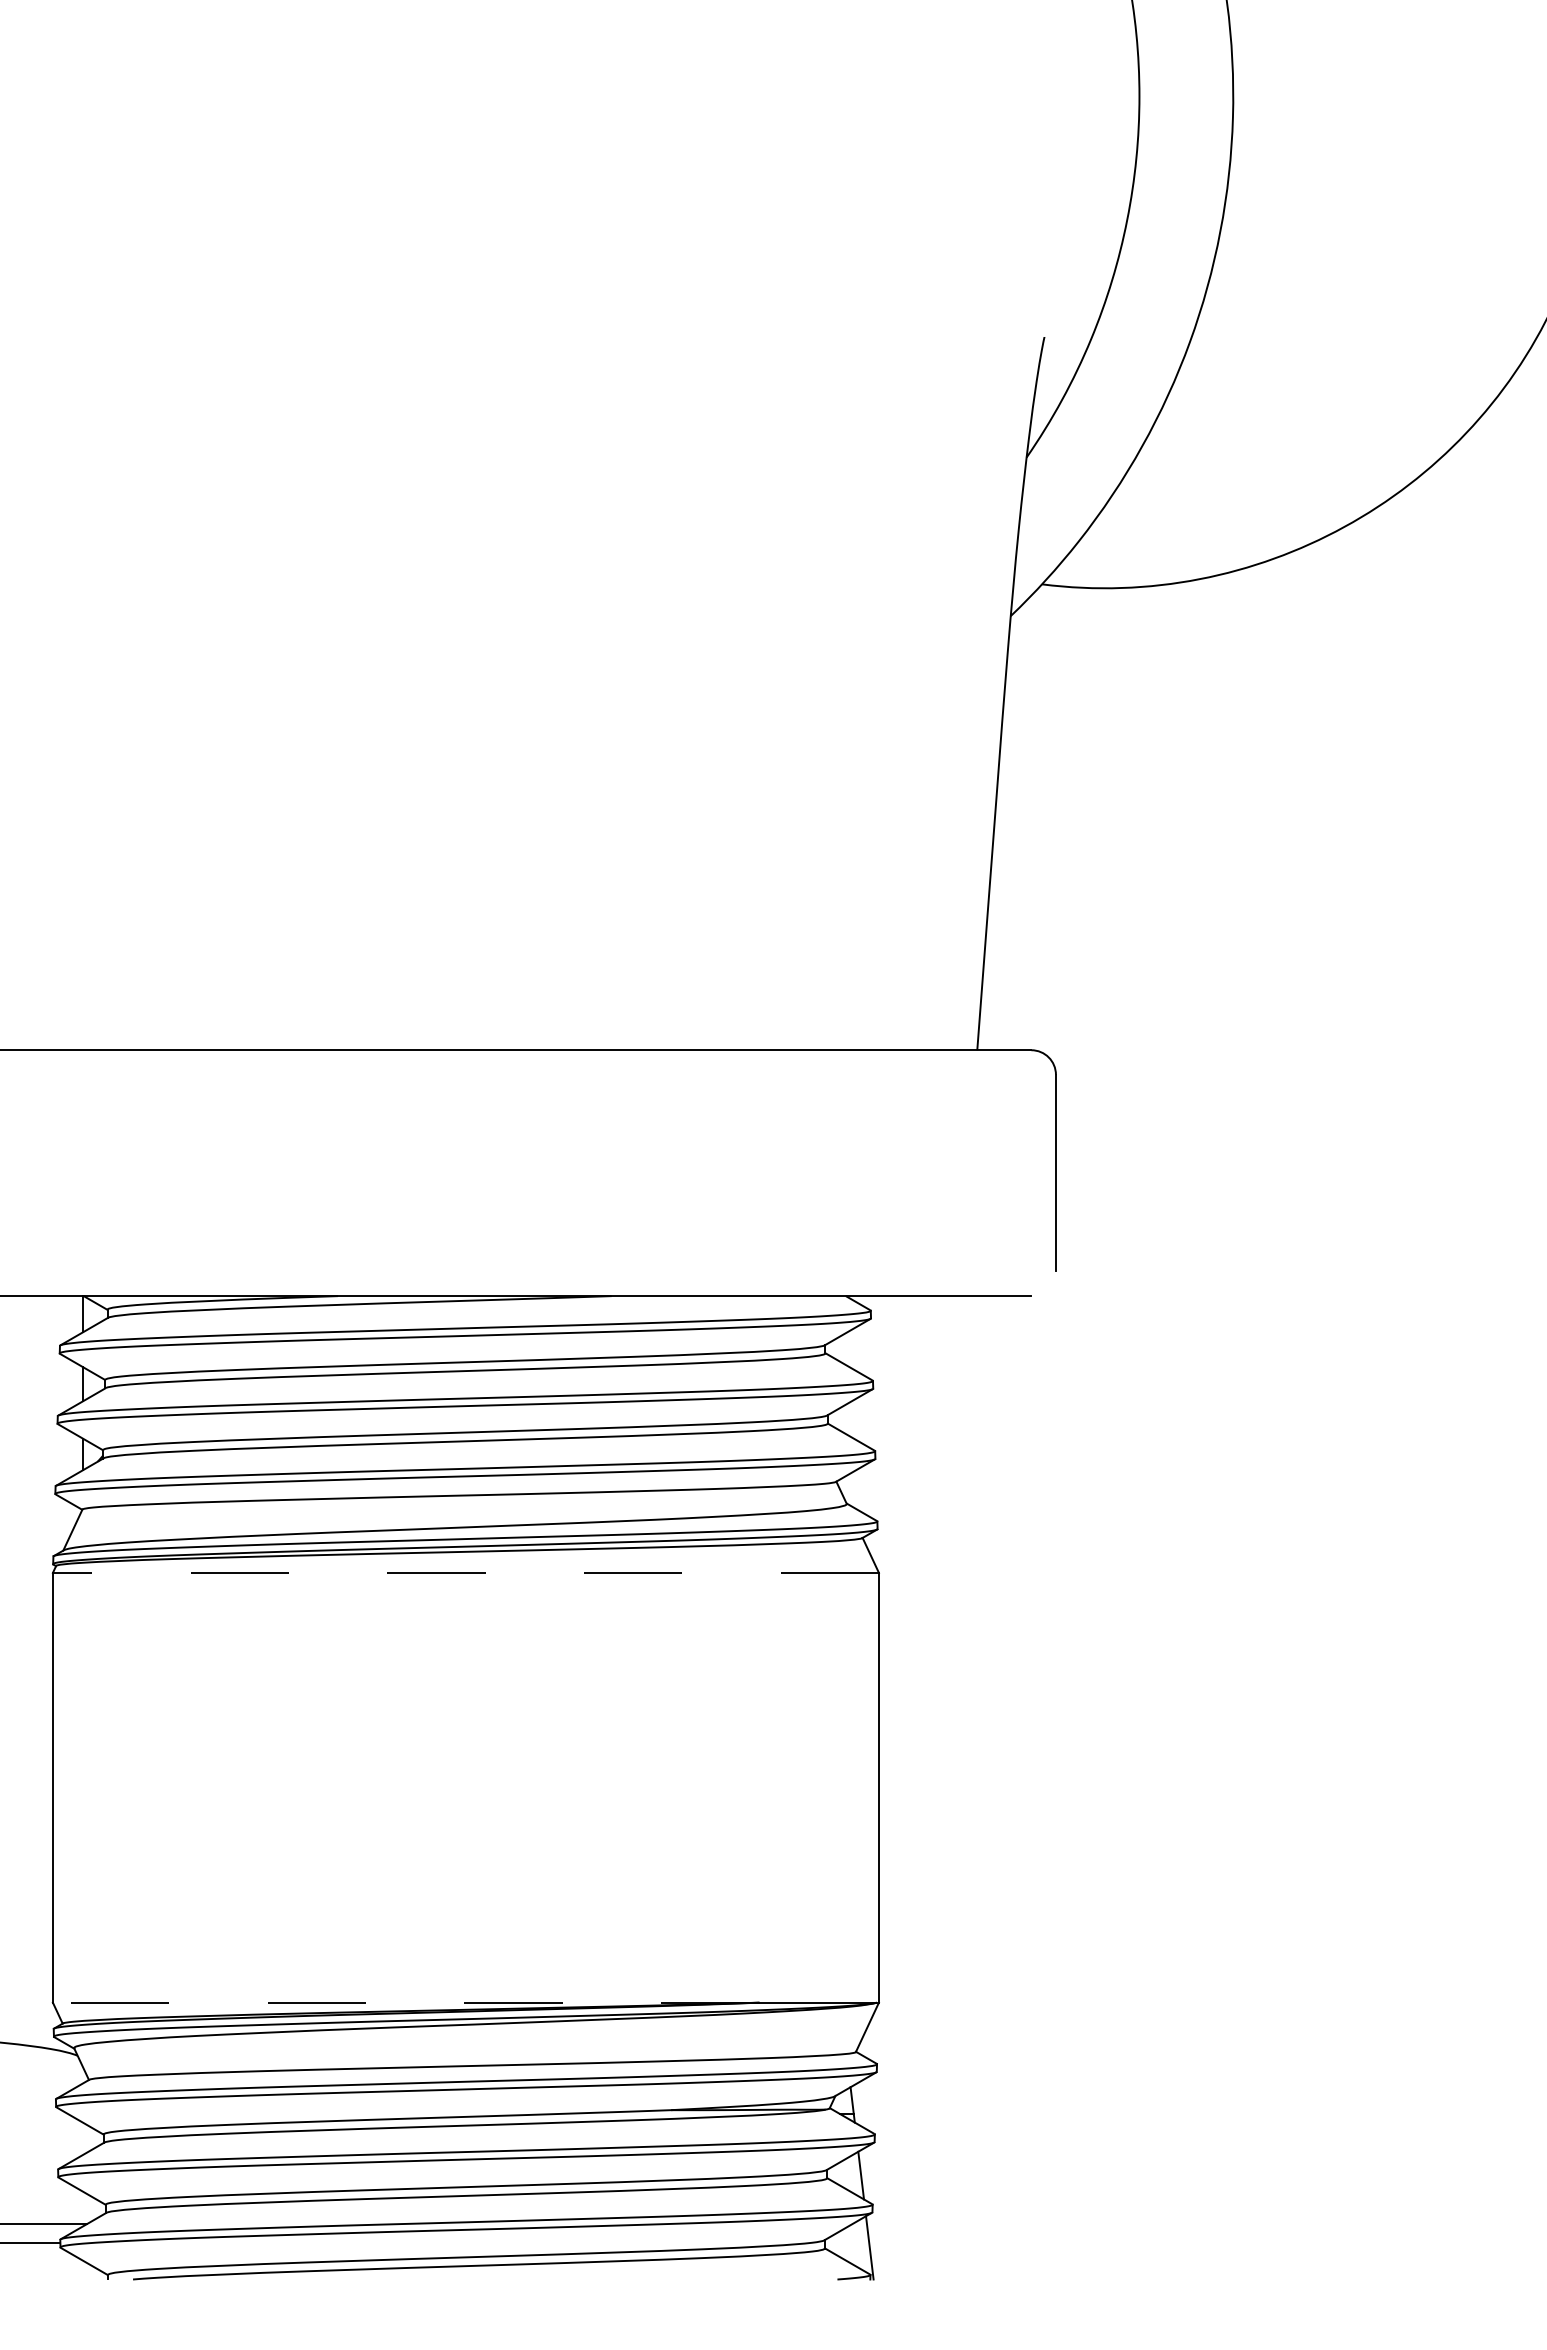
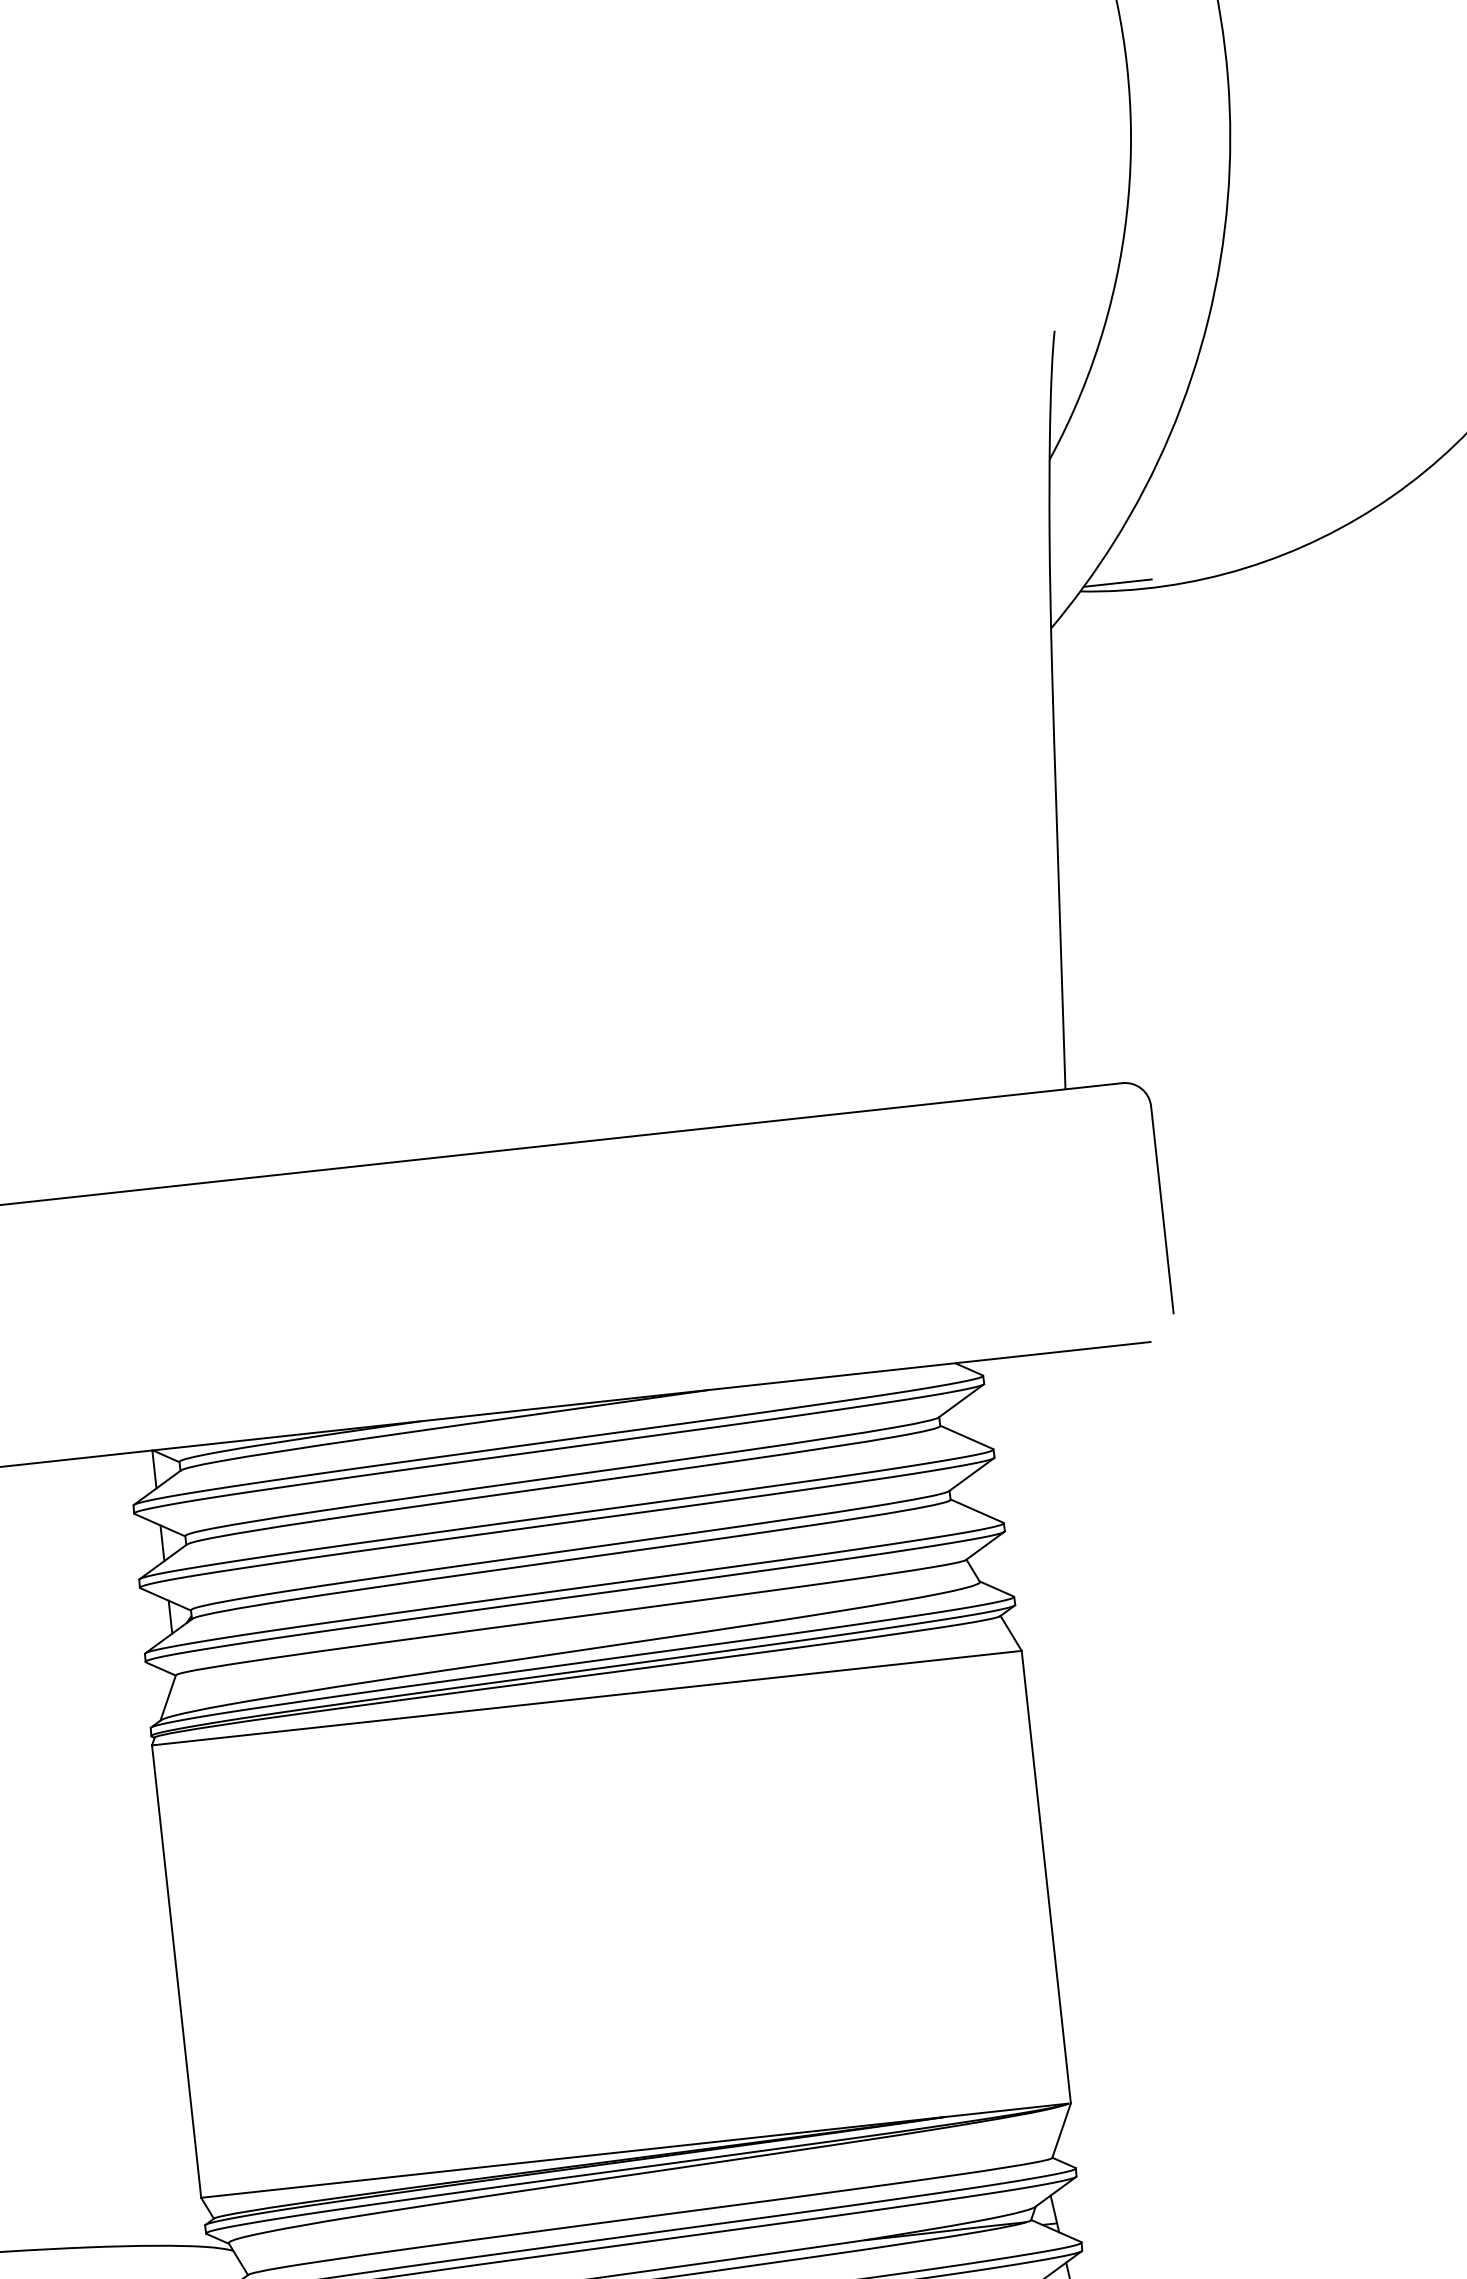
line: (1077, 580) -> (1117, 583), added
line: (465, 1572) -> (586, 1697), dashed -> solid
line: (405, 2002) -> (572, 2157), dashed -> solid

